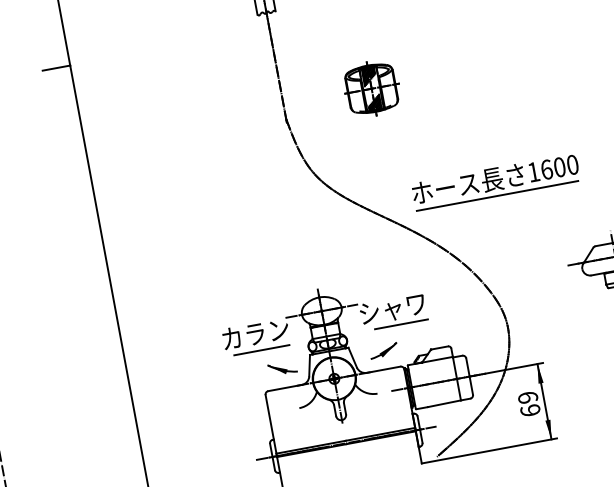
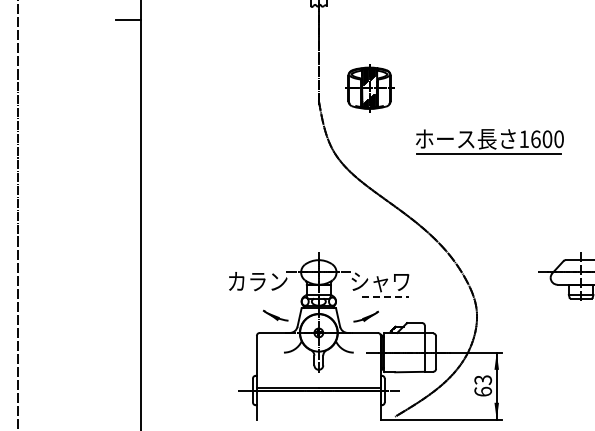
part: (371, 89) -> (369, 88), moved
part: (495, 181) -> (489, 141), moved
line: (401, 324) -> (385, 296), solid -> dashed
line: (261, 350) -> (260, 296), removed
text: (527, 398) -> (482, 380), 69 -> 63

